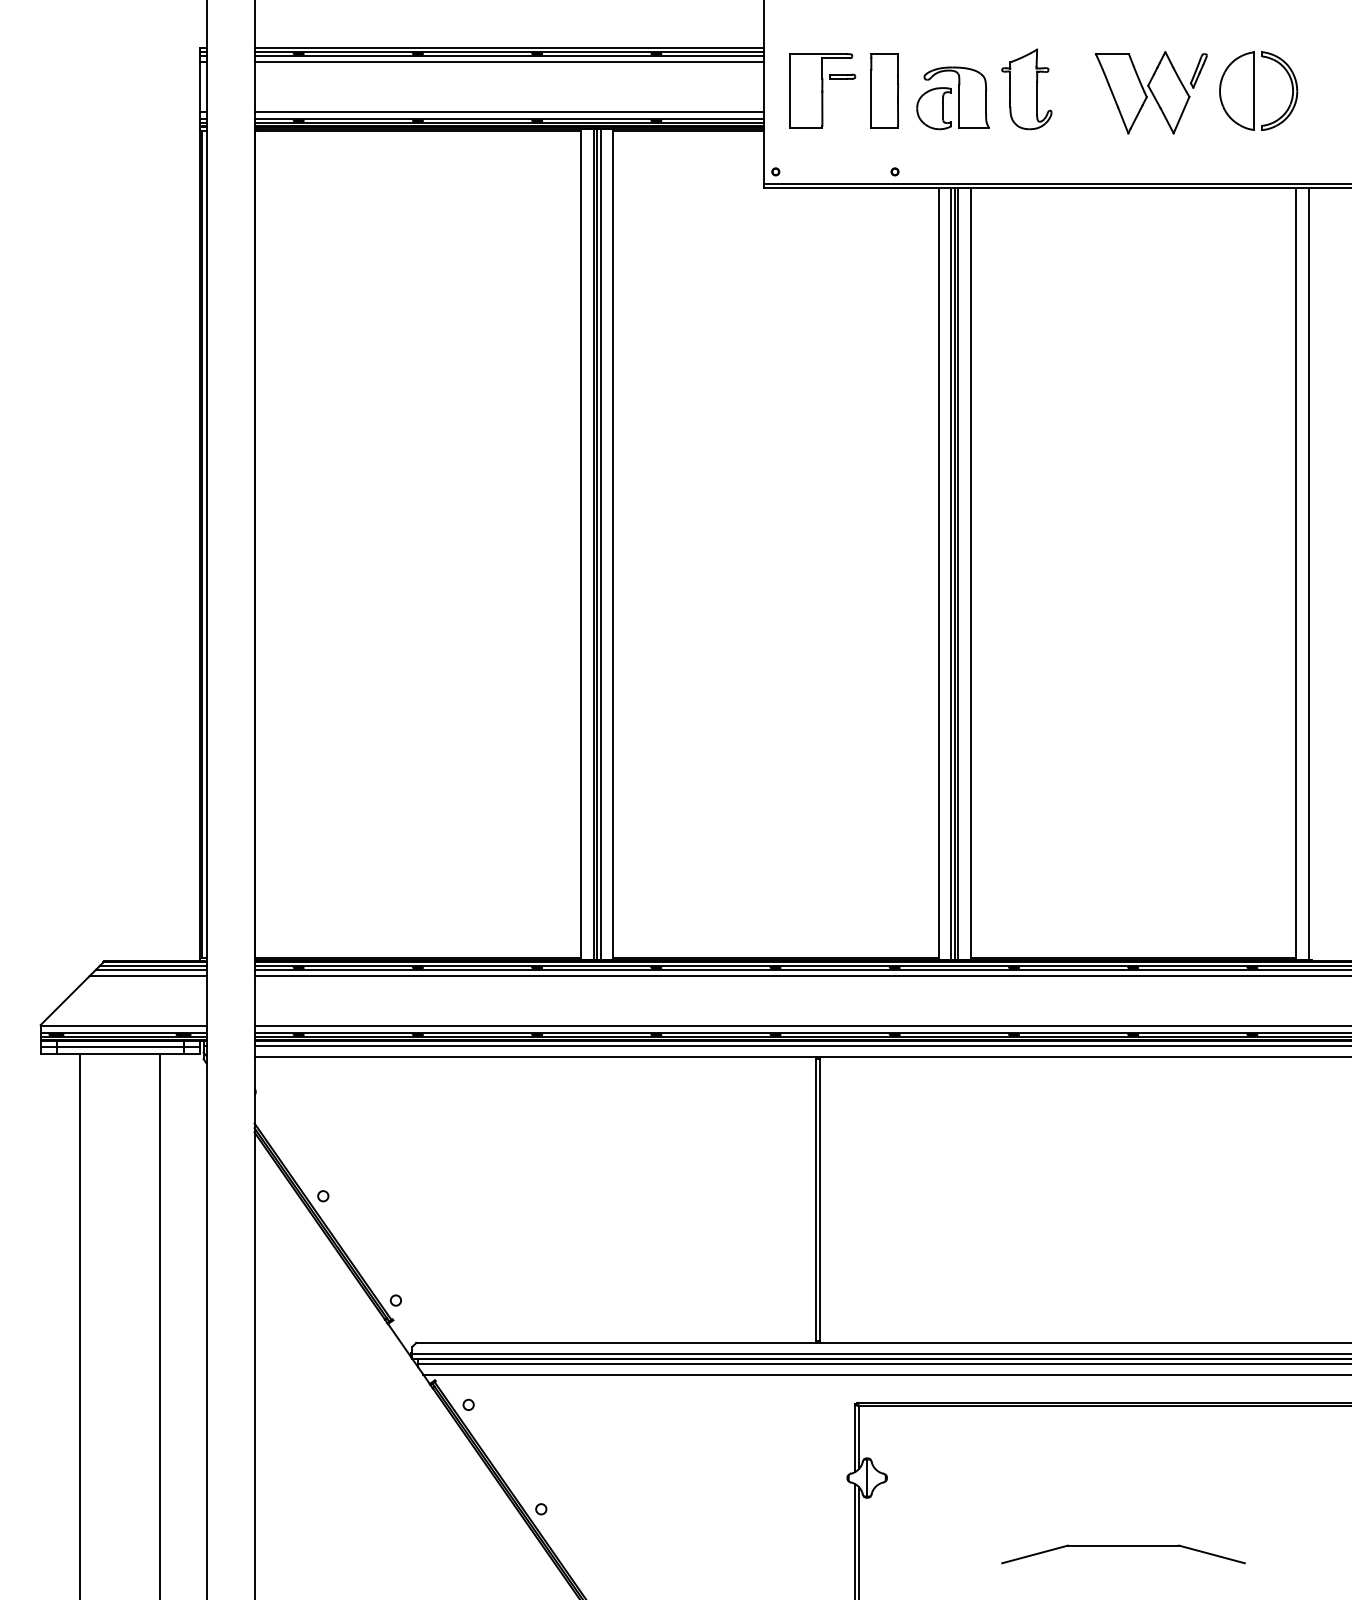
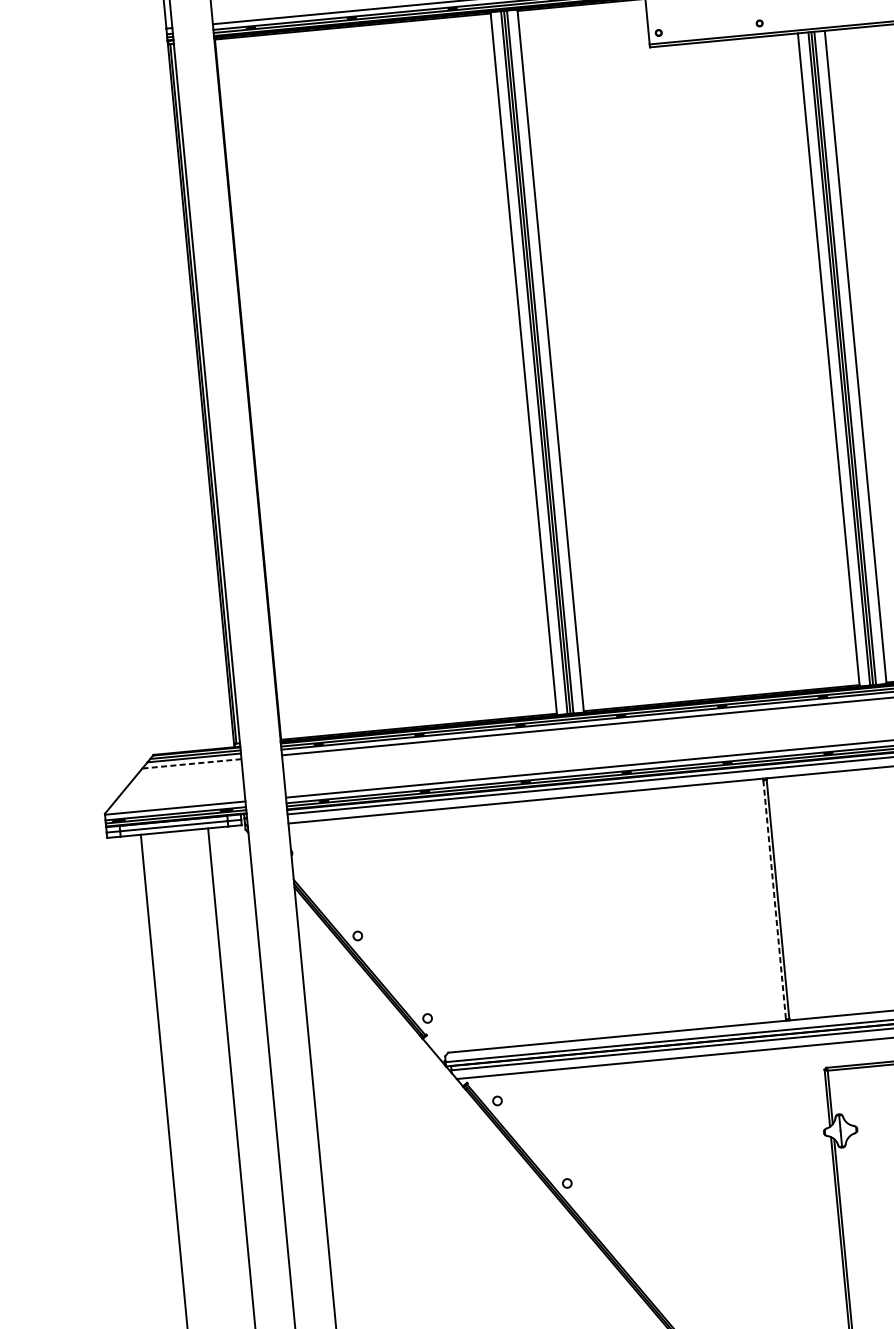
line: (148, 976) -> (192, 764), solid -> dashed
line: (815, 1200) -> (774, 900), solid -> dashed

